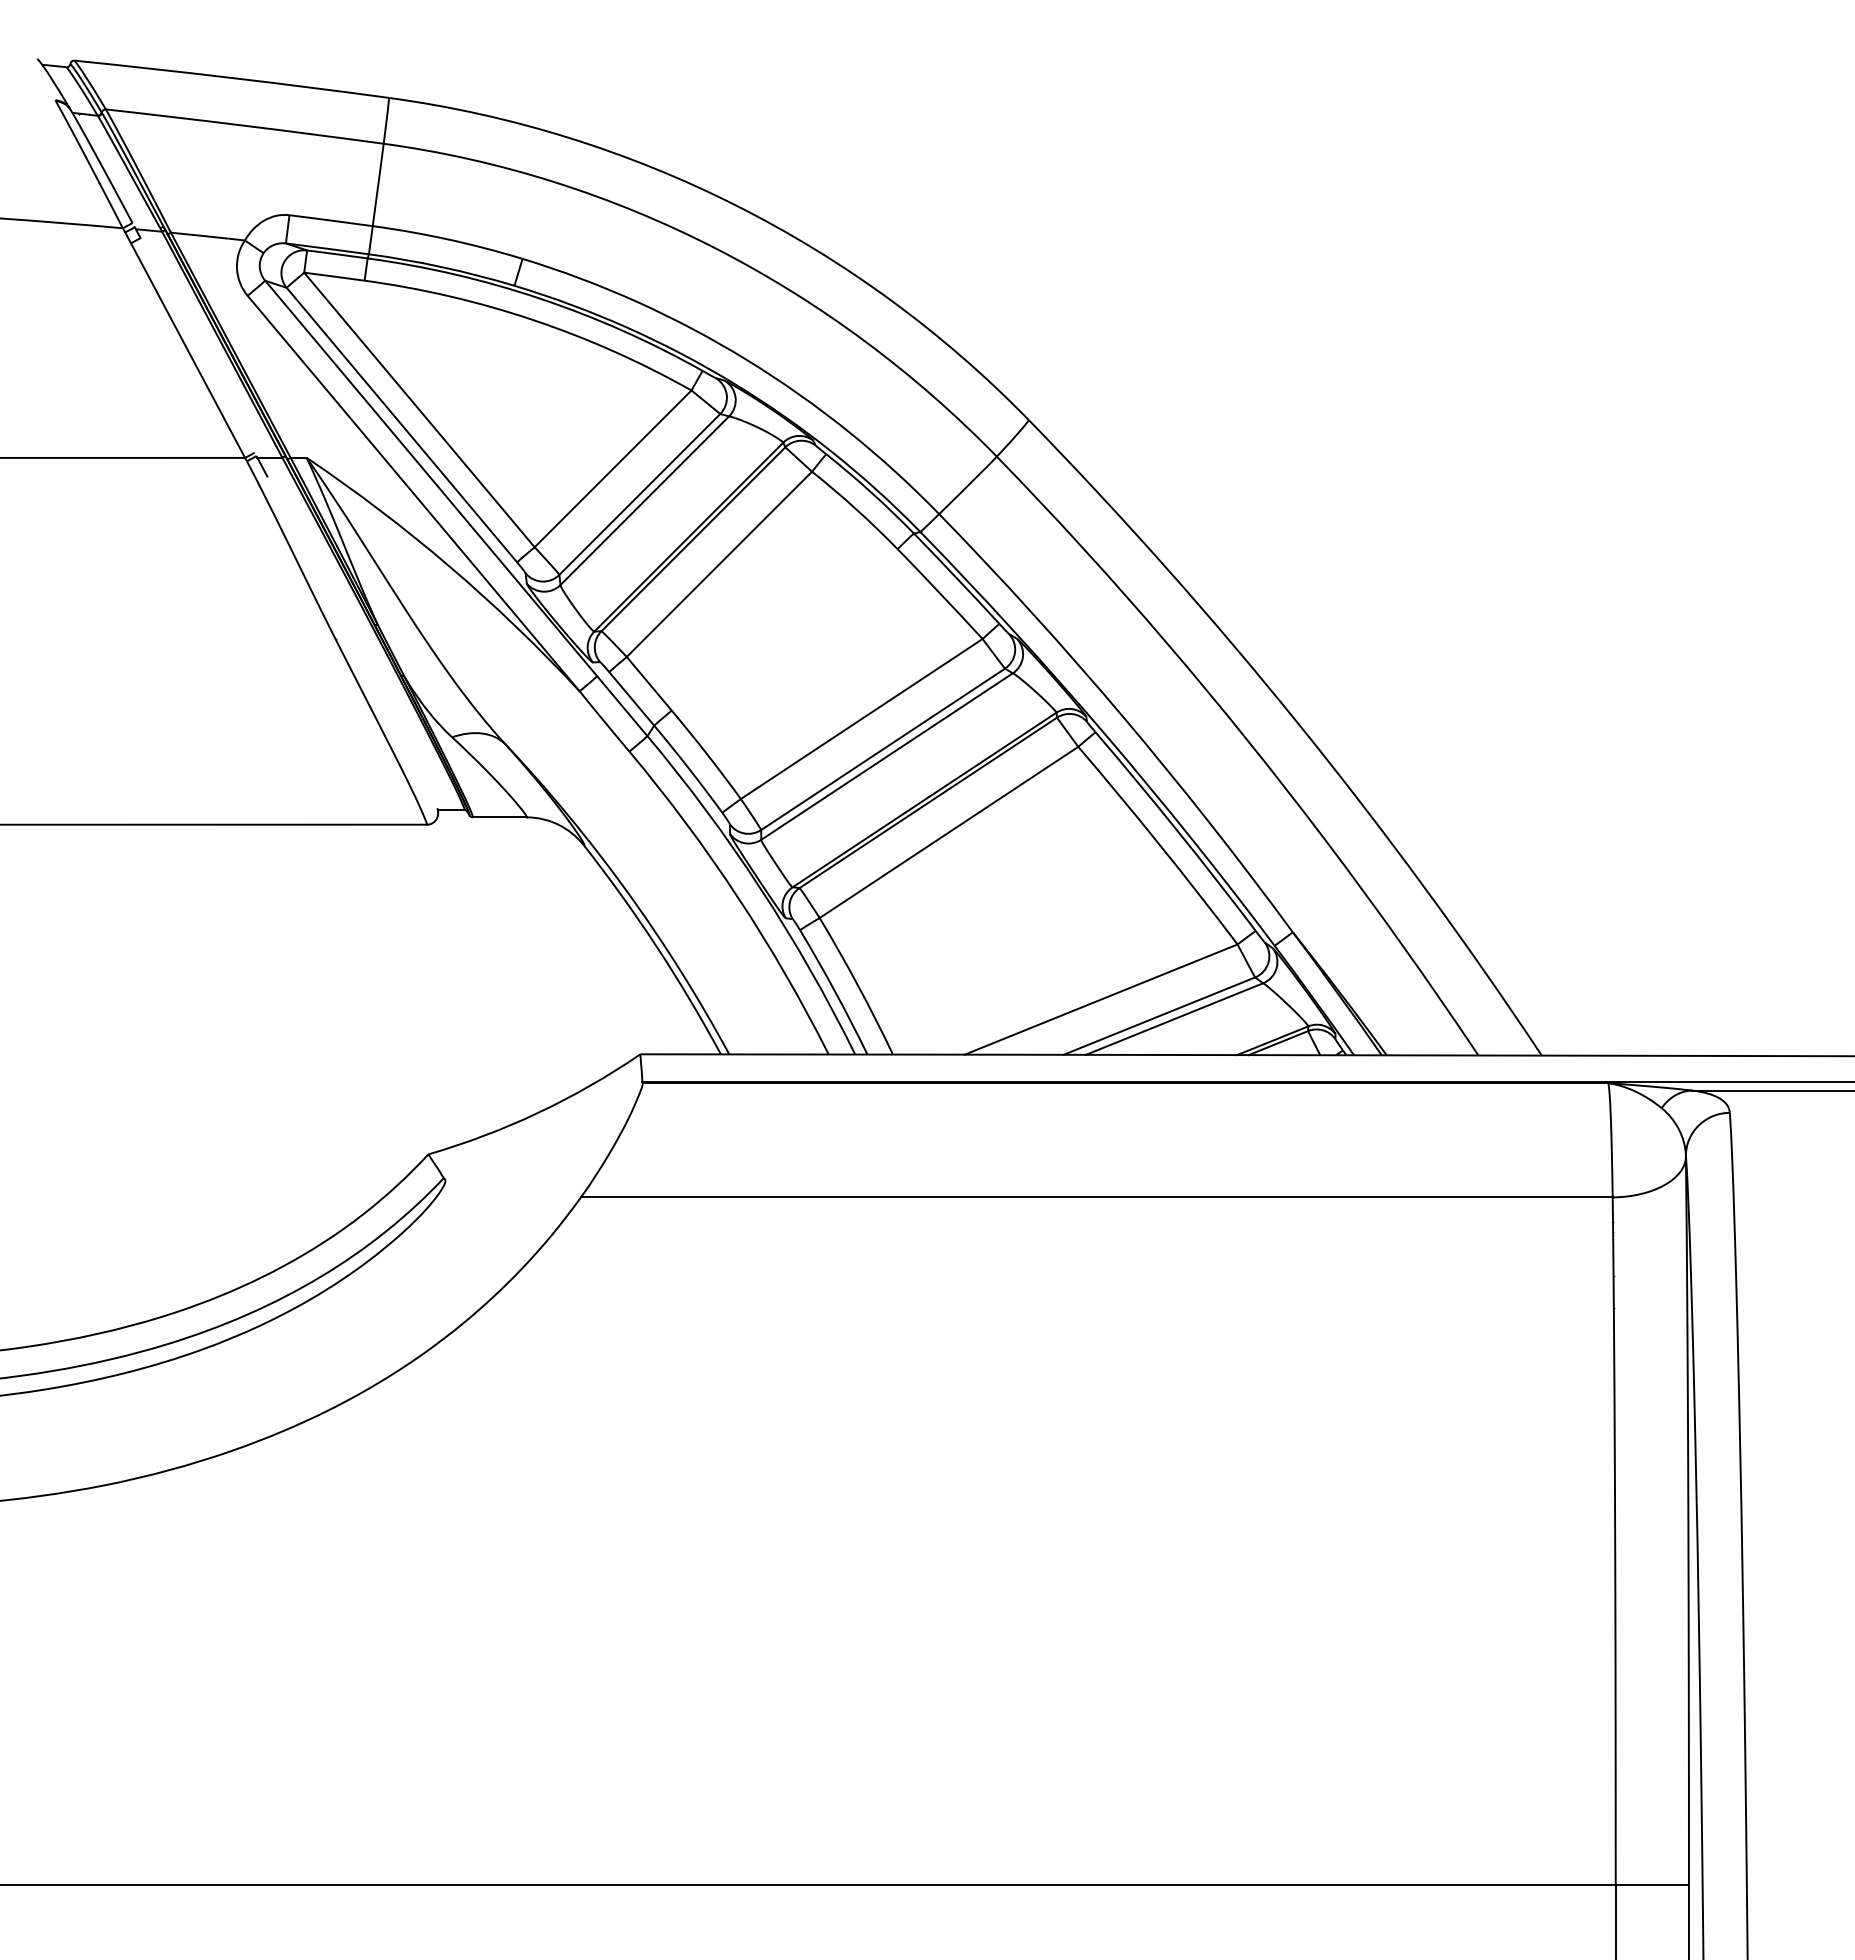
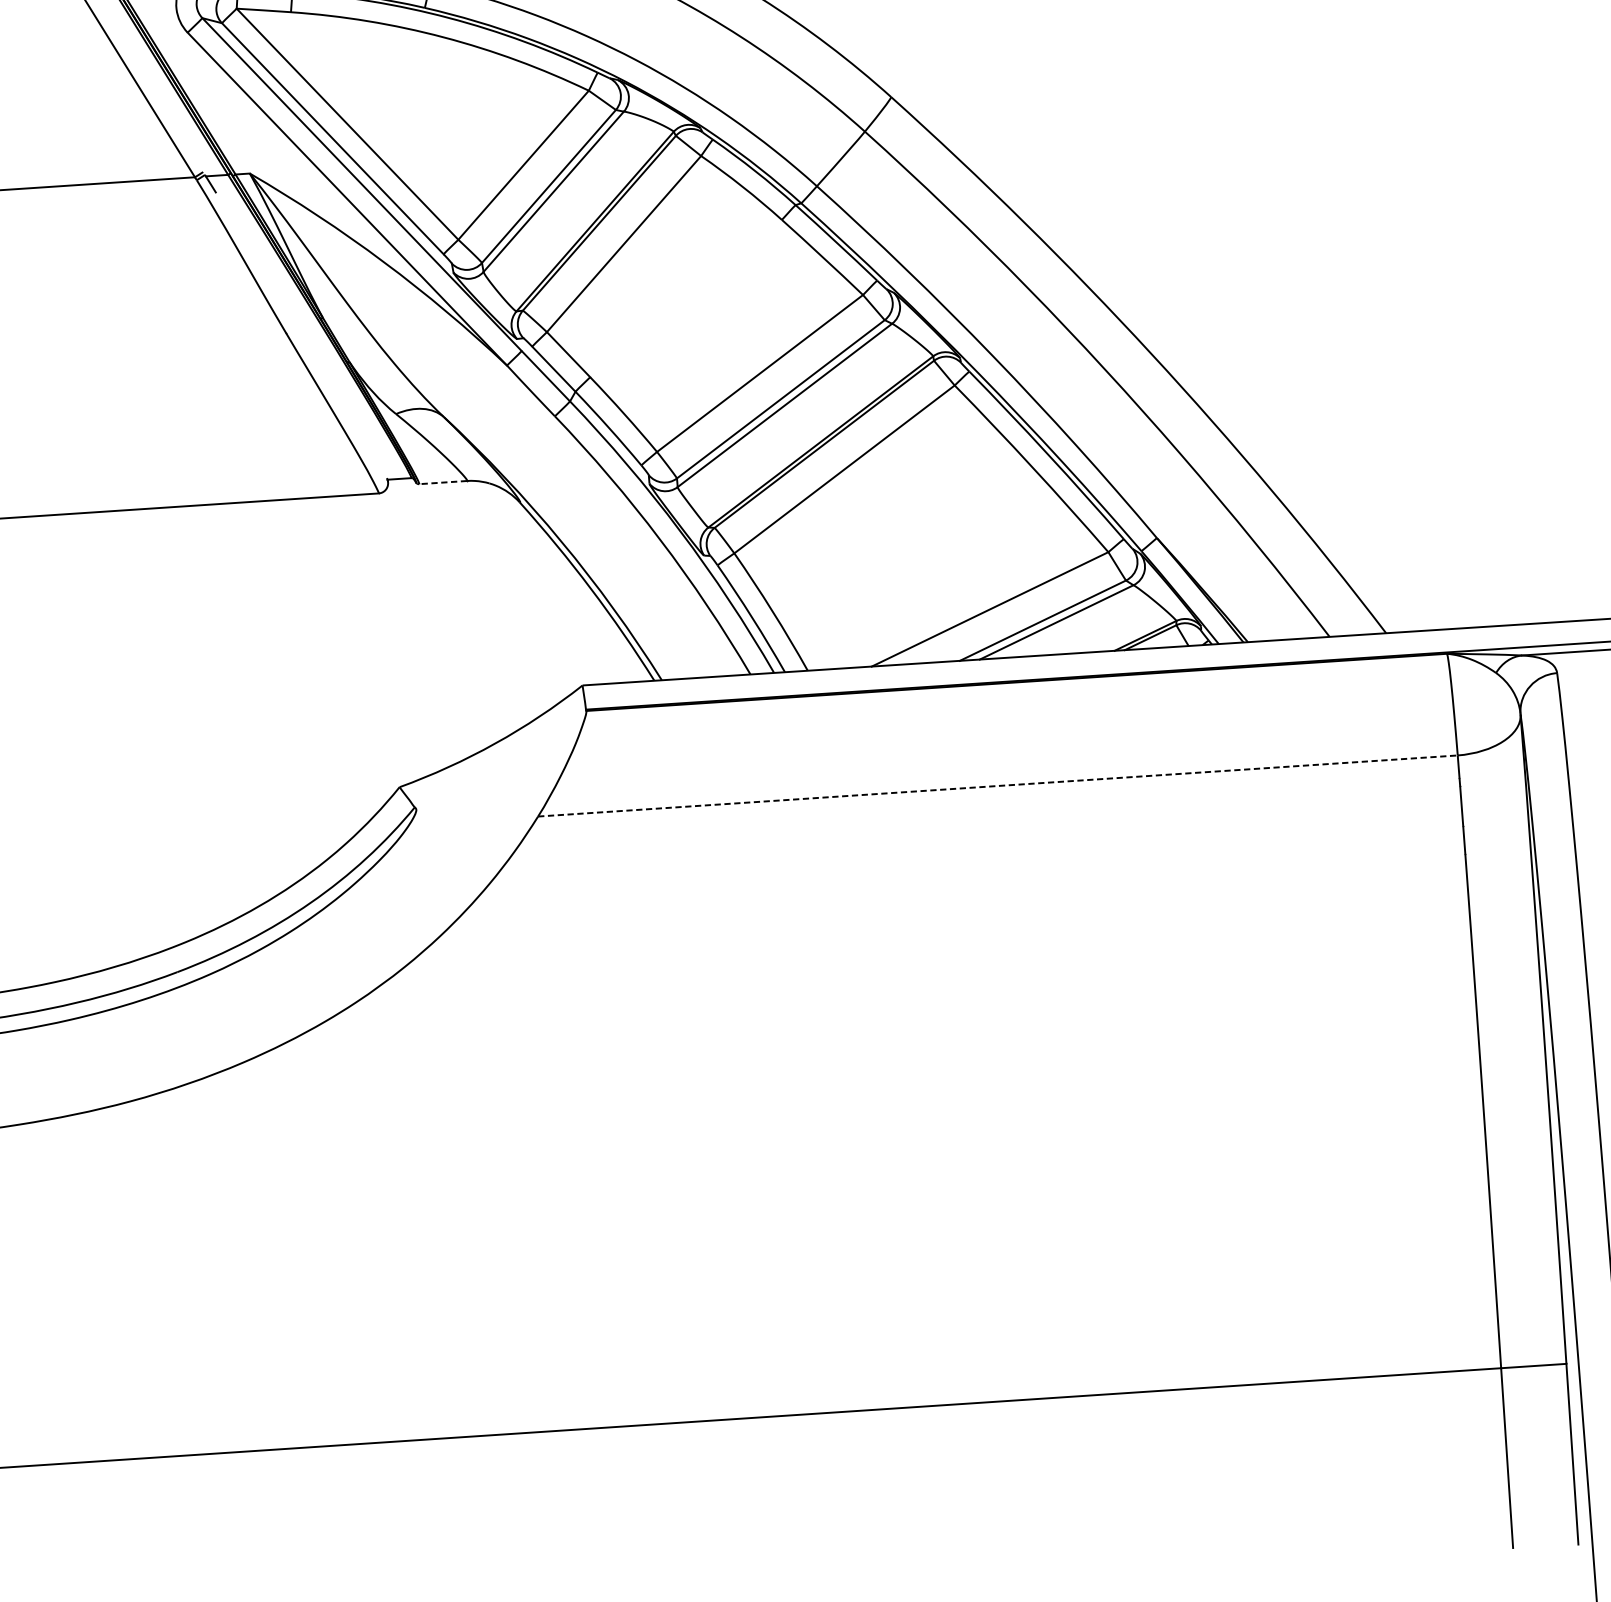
line: (499, 817) -> (443, 482), solid -> dashed
line: (1096, 1197) -> (997, 786), solid -> dashed

